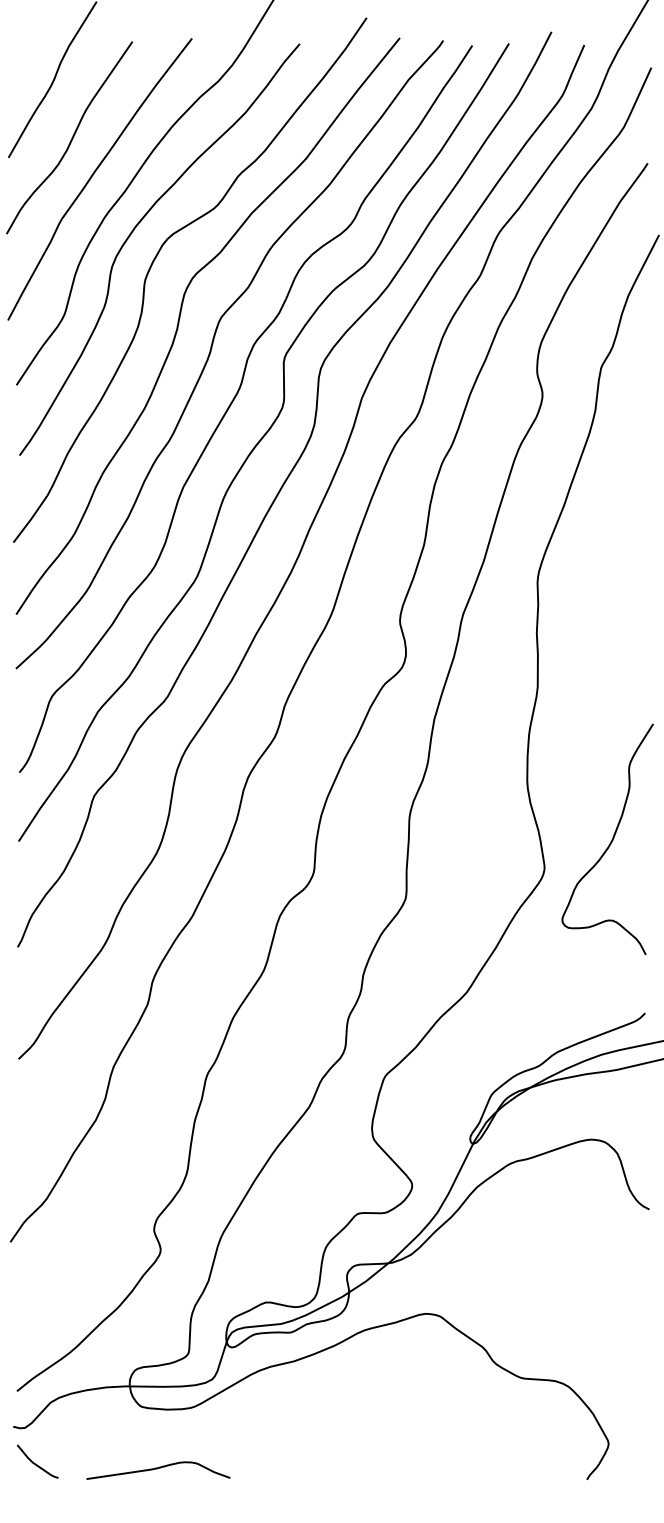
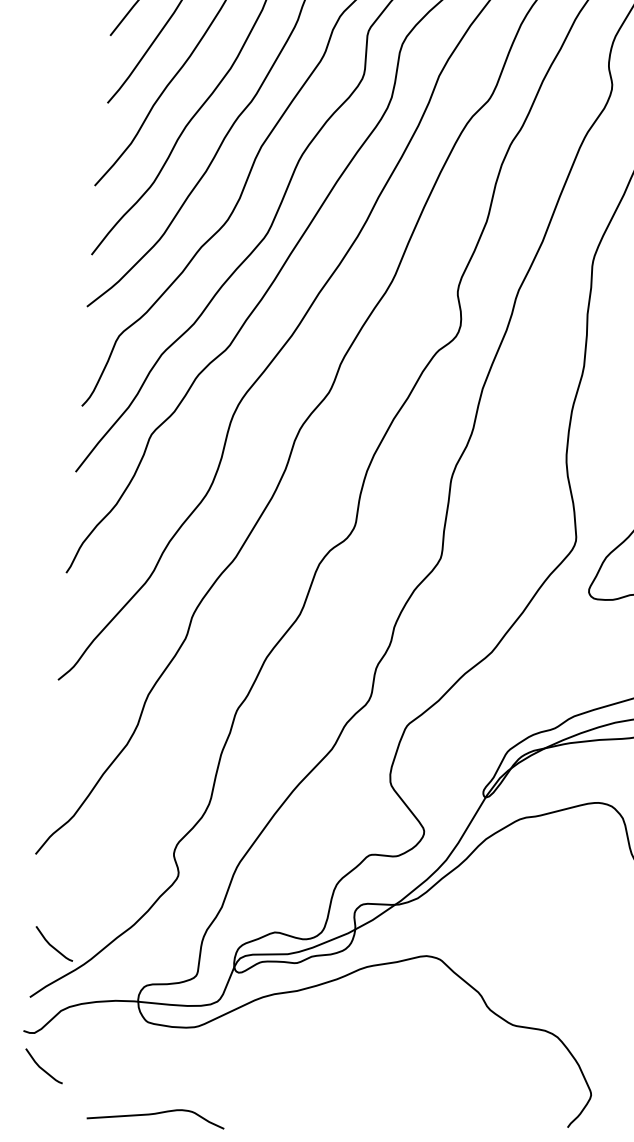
curve: (35, 1335) -> (52, 945), added
curve: (157, 1469) -> (155, 1114), moved

